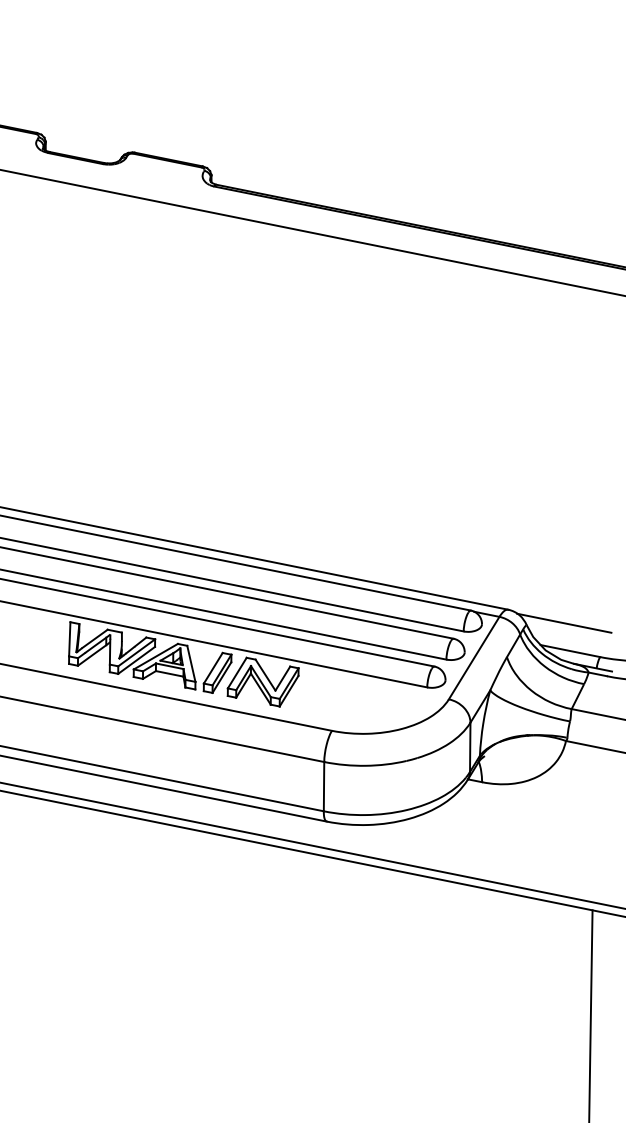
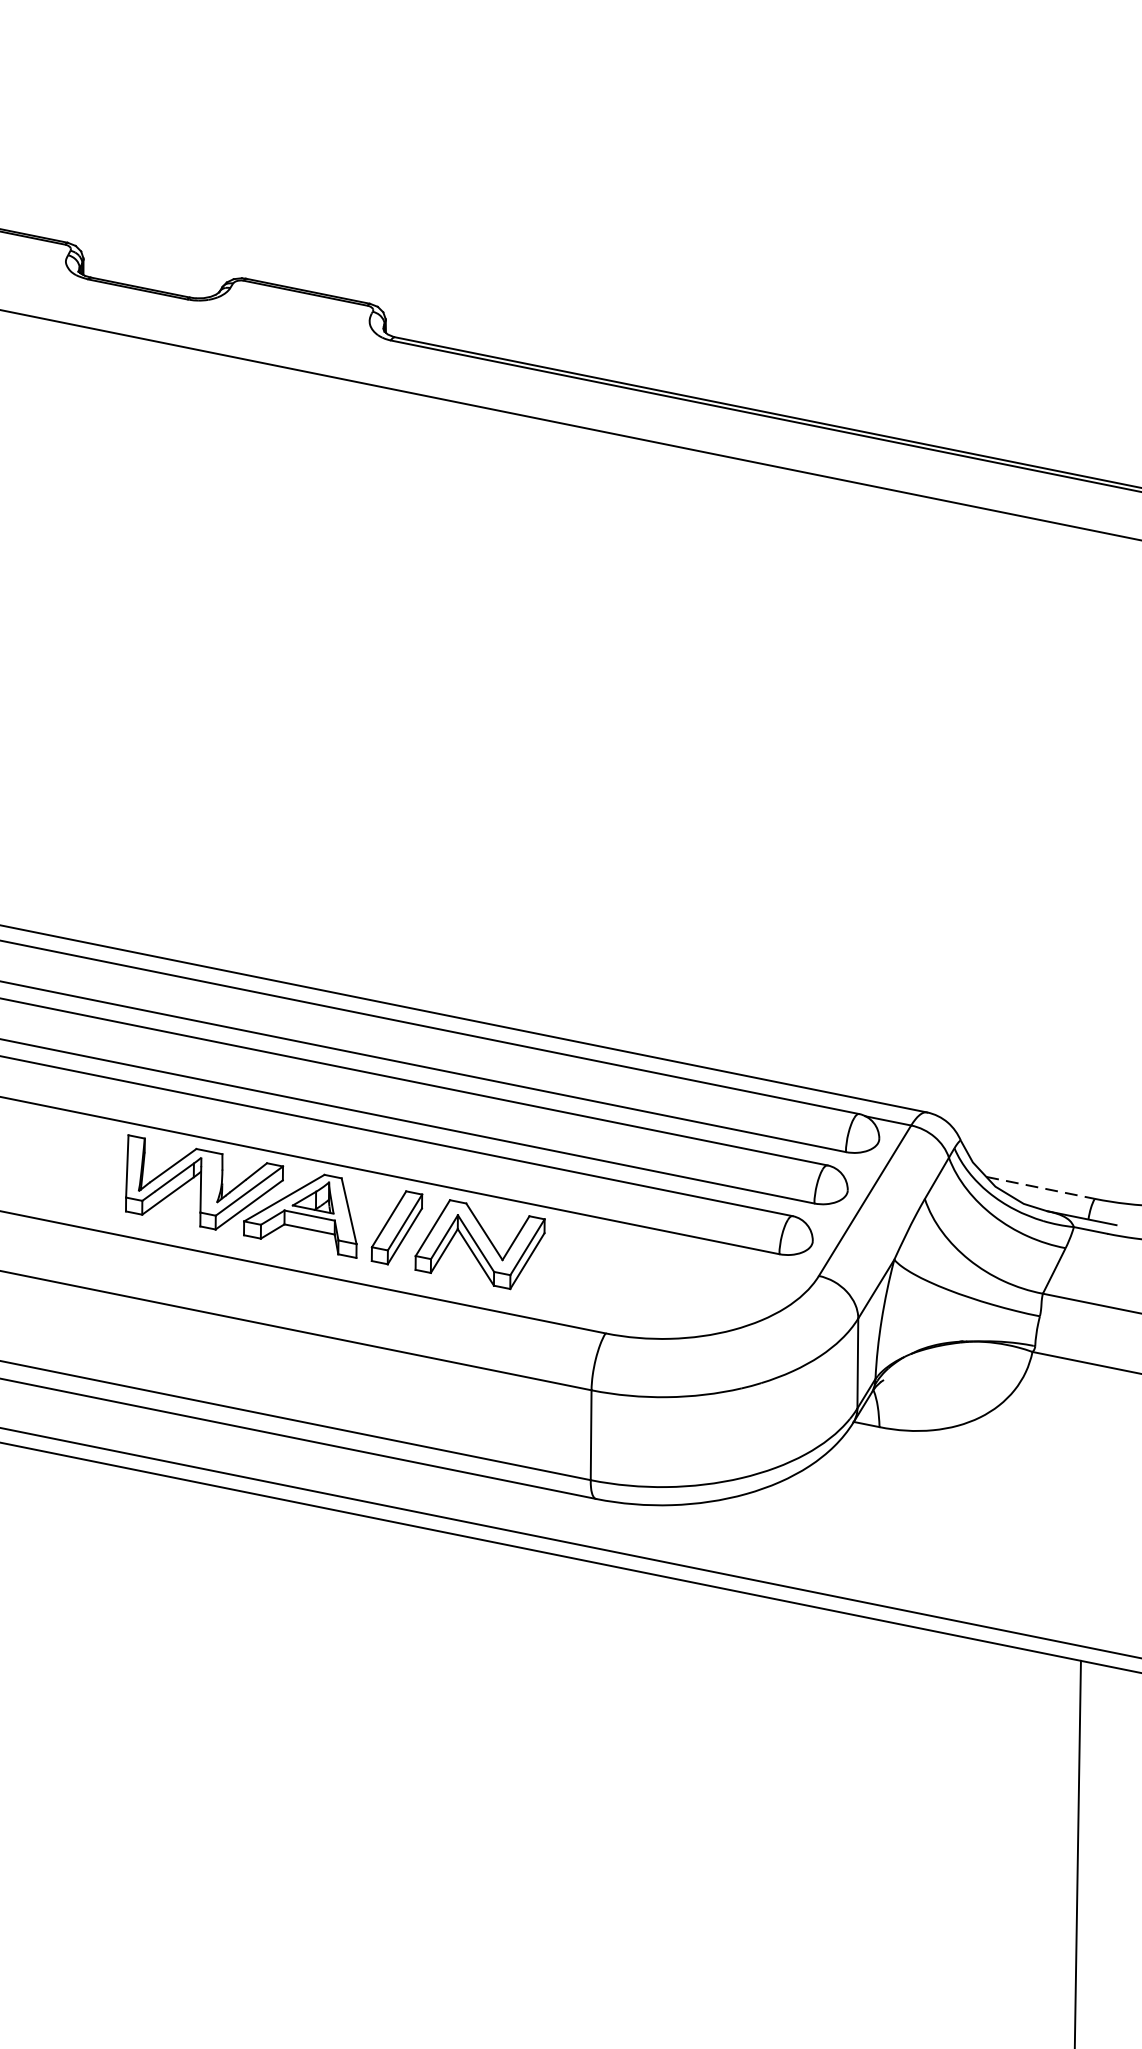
line: (564, 622) -> (1029, 1135), removed
line: (570, 651) -> (1040, 1188), solid -> dashed

